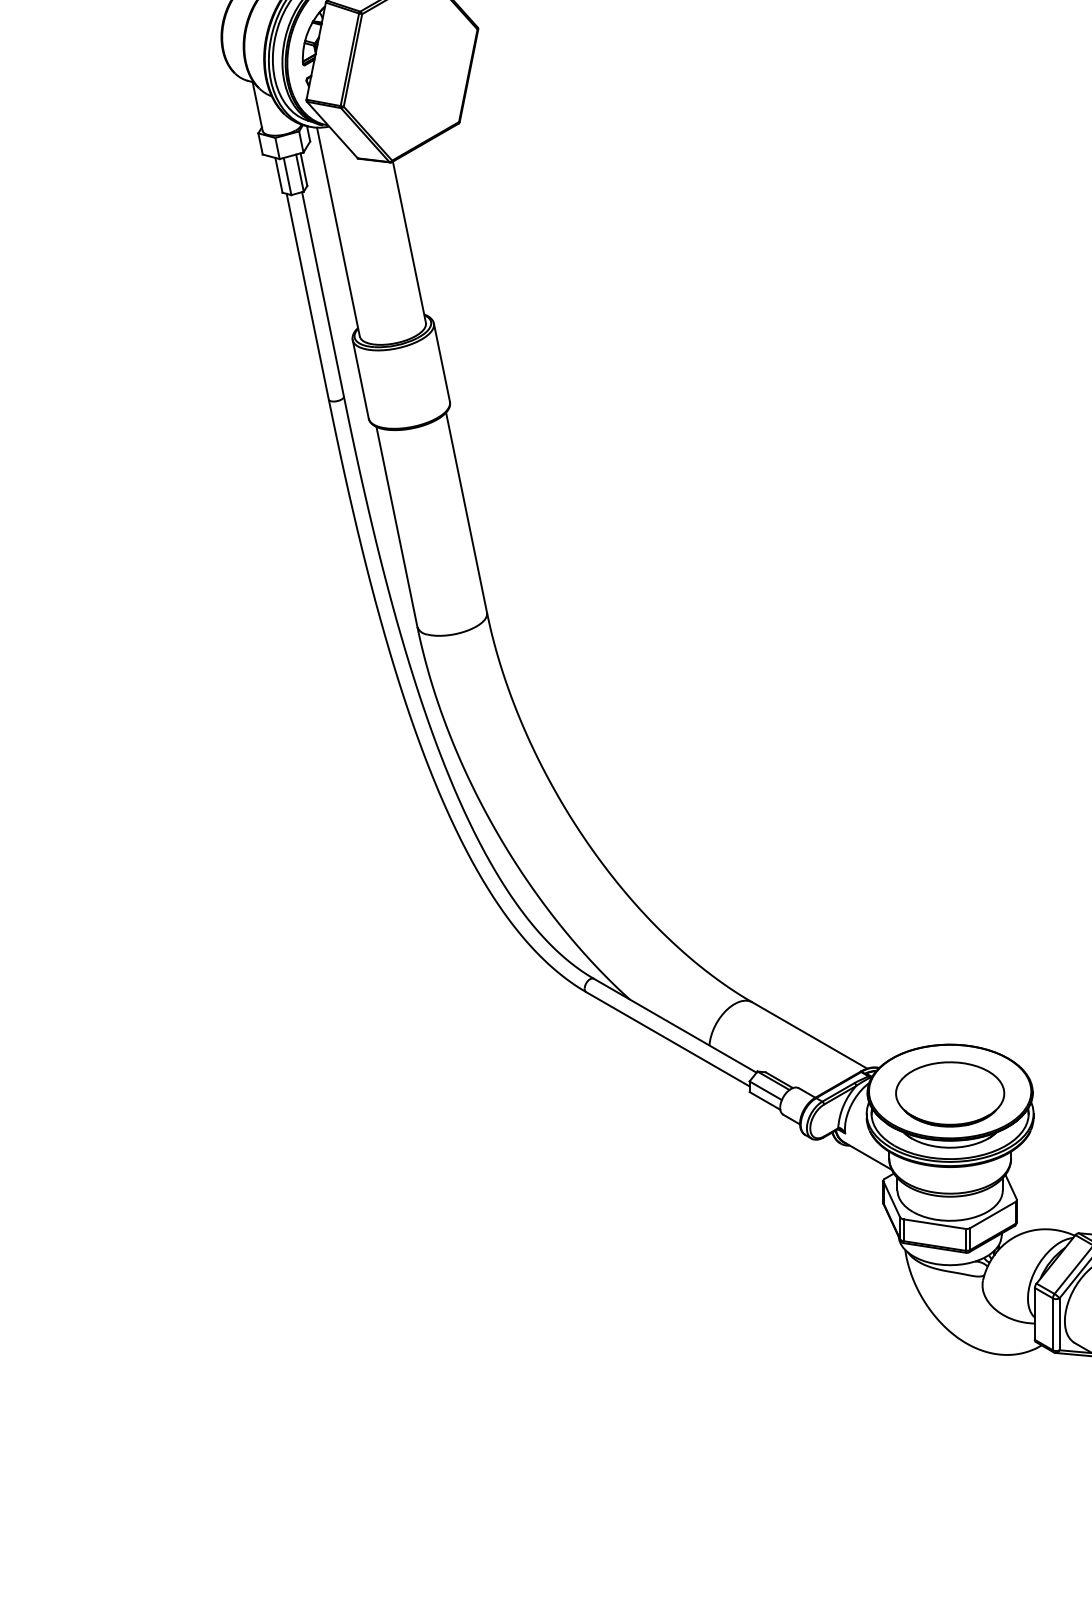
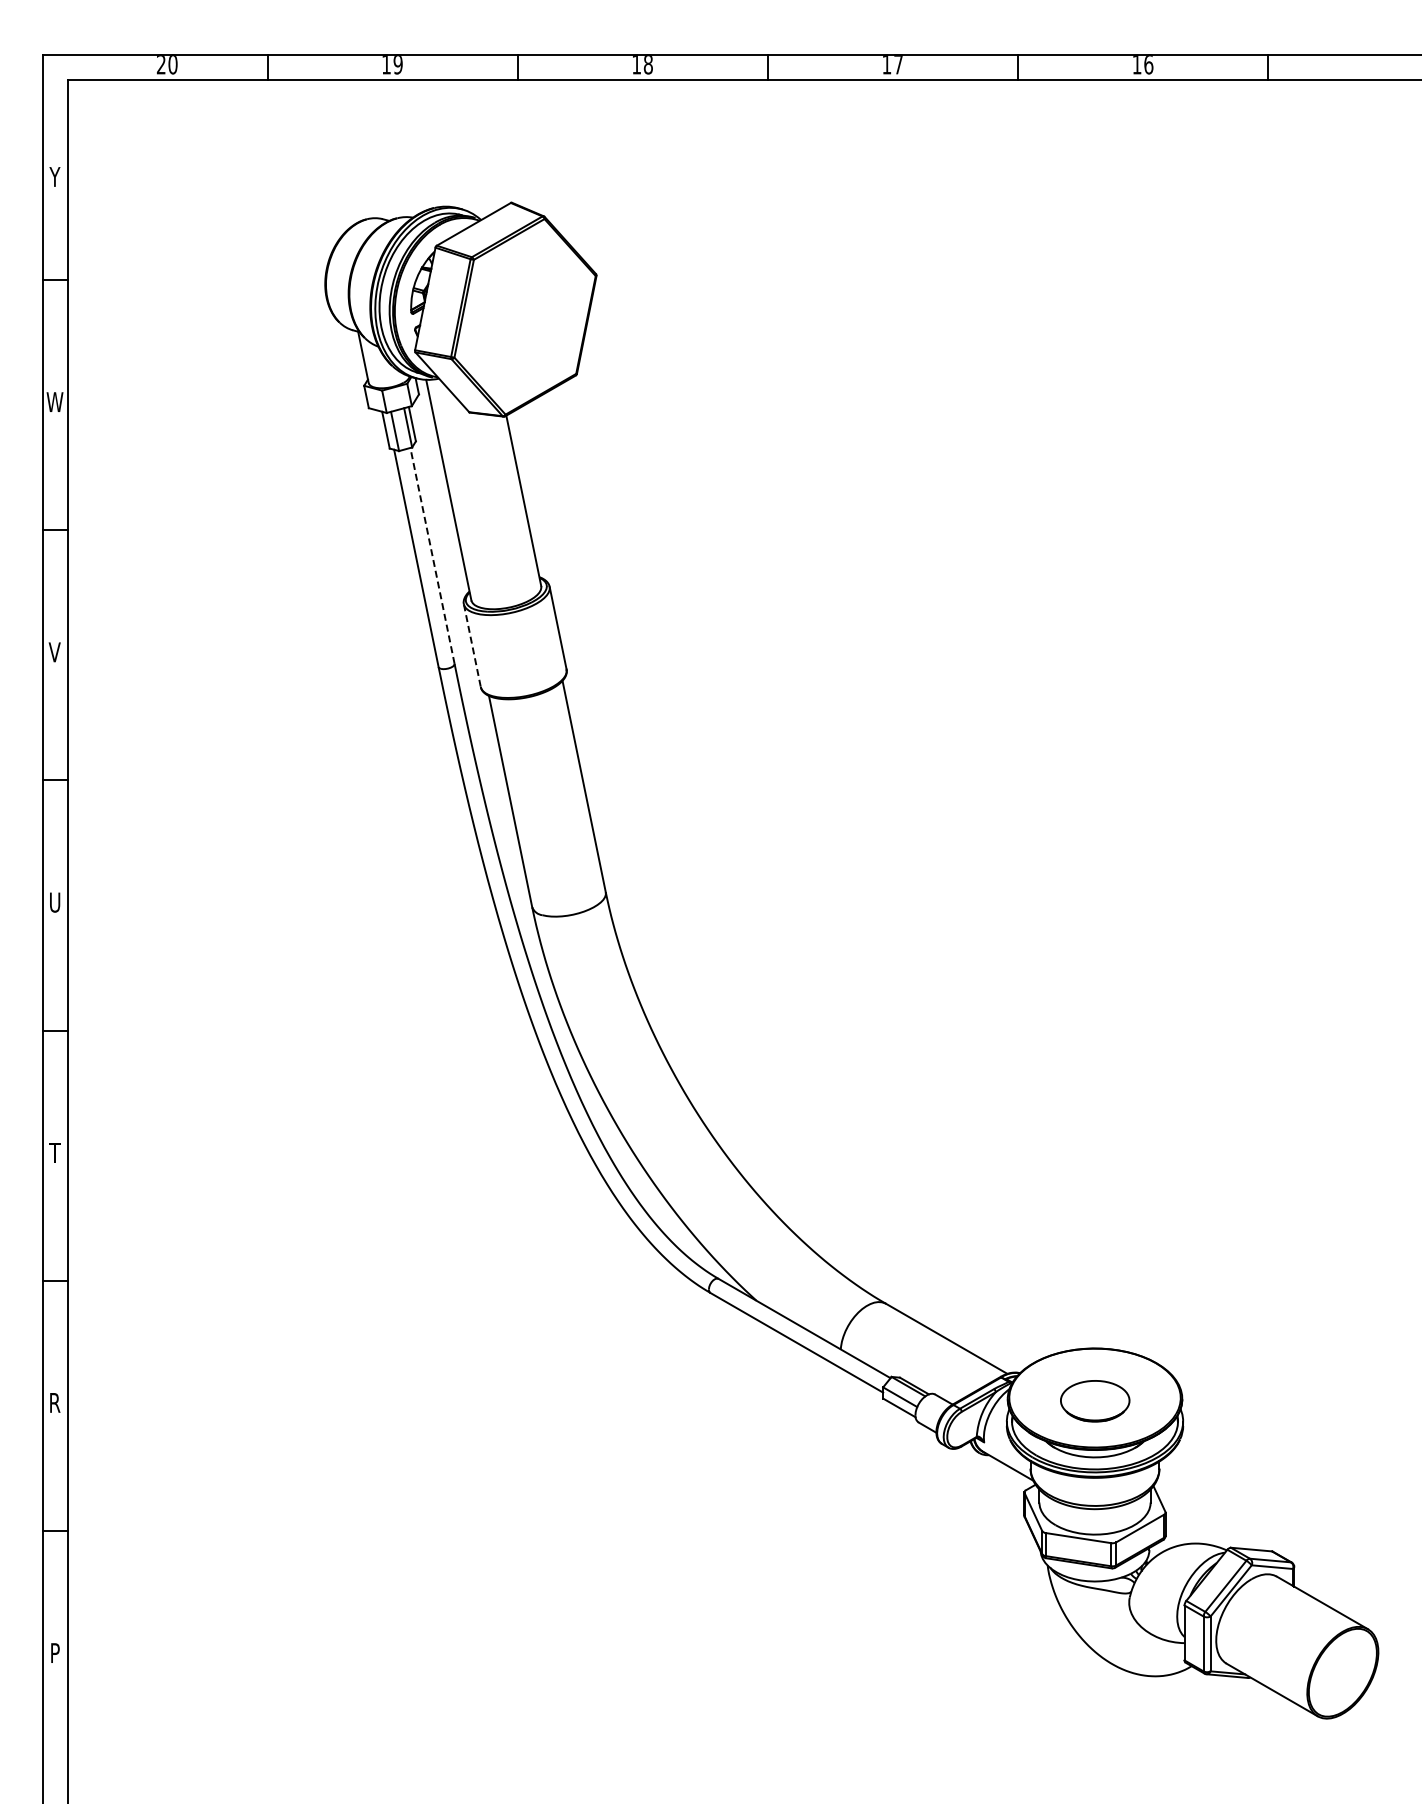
line: (323, 293) -> (432, 555), solid -> dashed
line: (360, 380) -> (472, 646), solid -> dashed
part: (950, 1094) -> (1095, 1401), size x0.6

